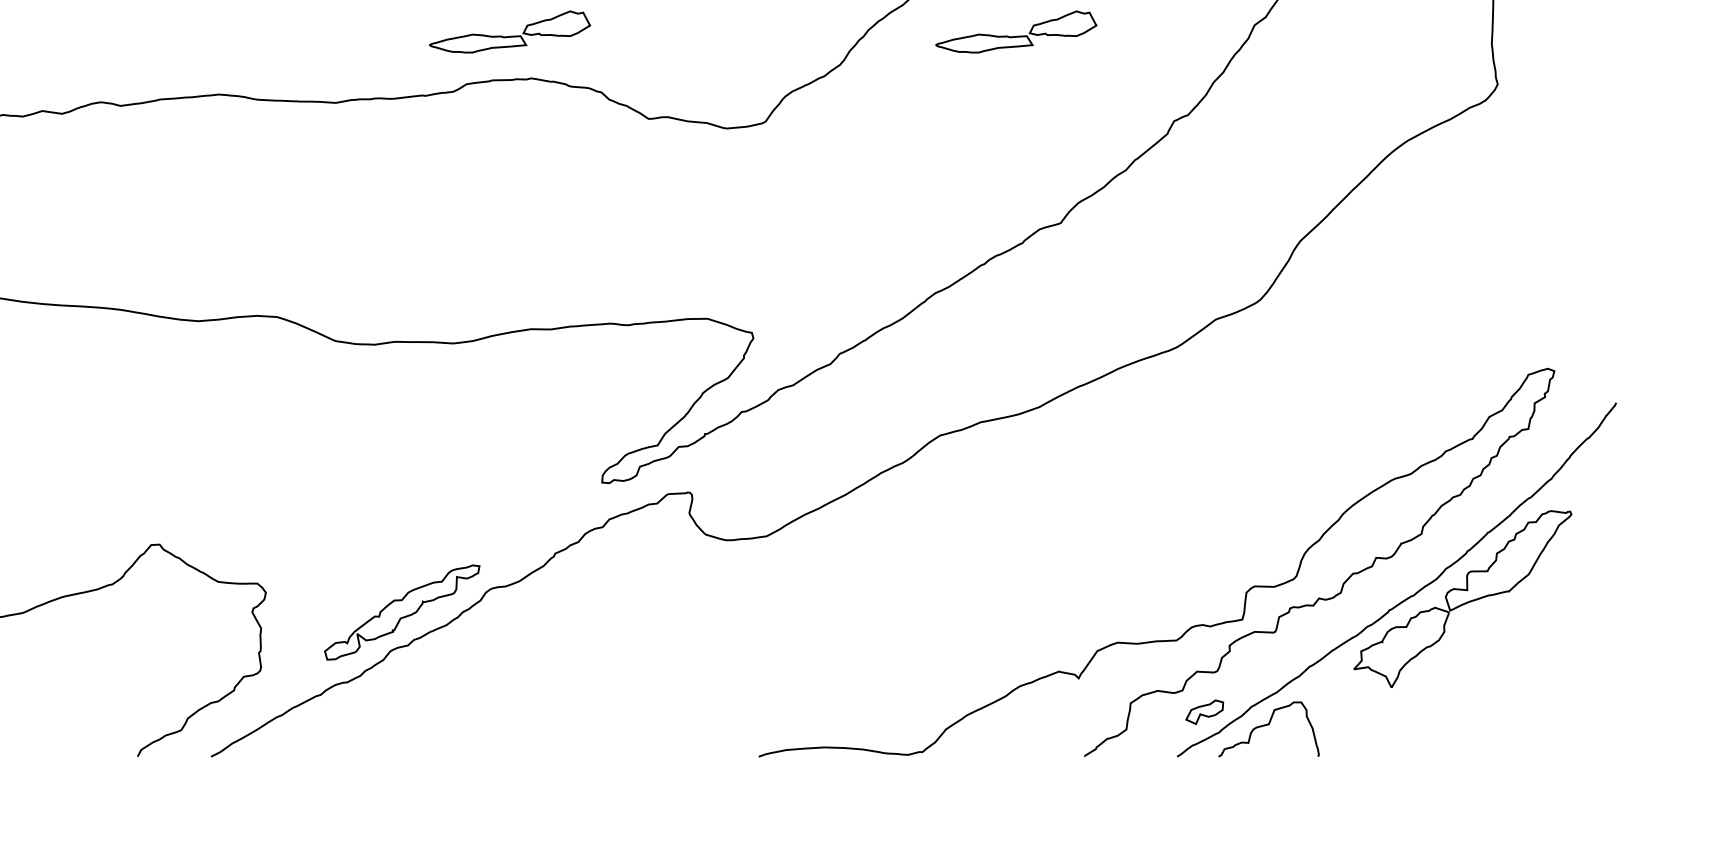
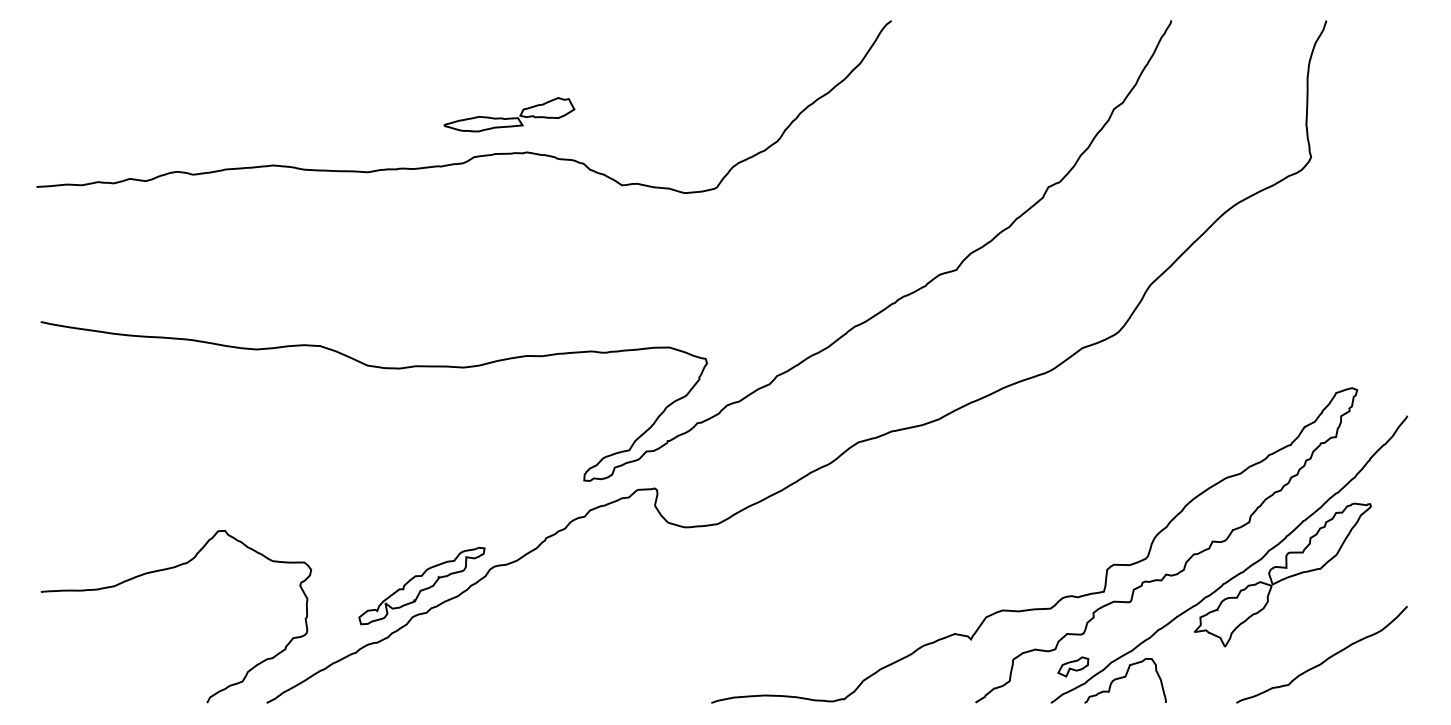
part: (1016, 31) -> (920, 114), removed
curve: (1516, 701) -> (1326, 658), added

